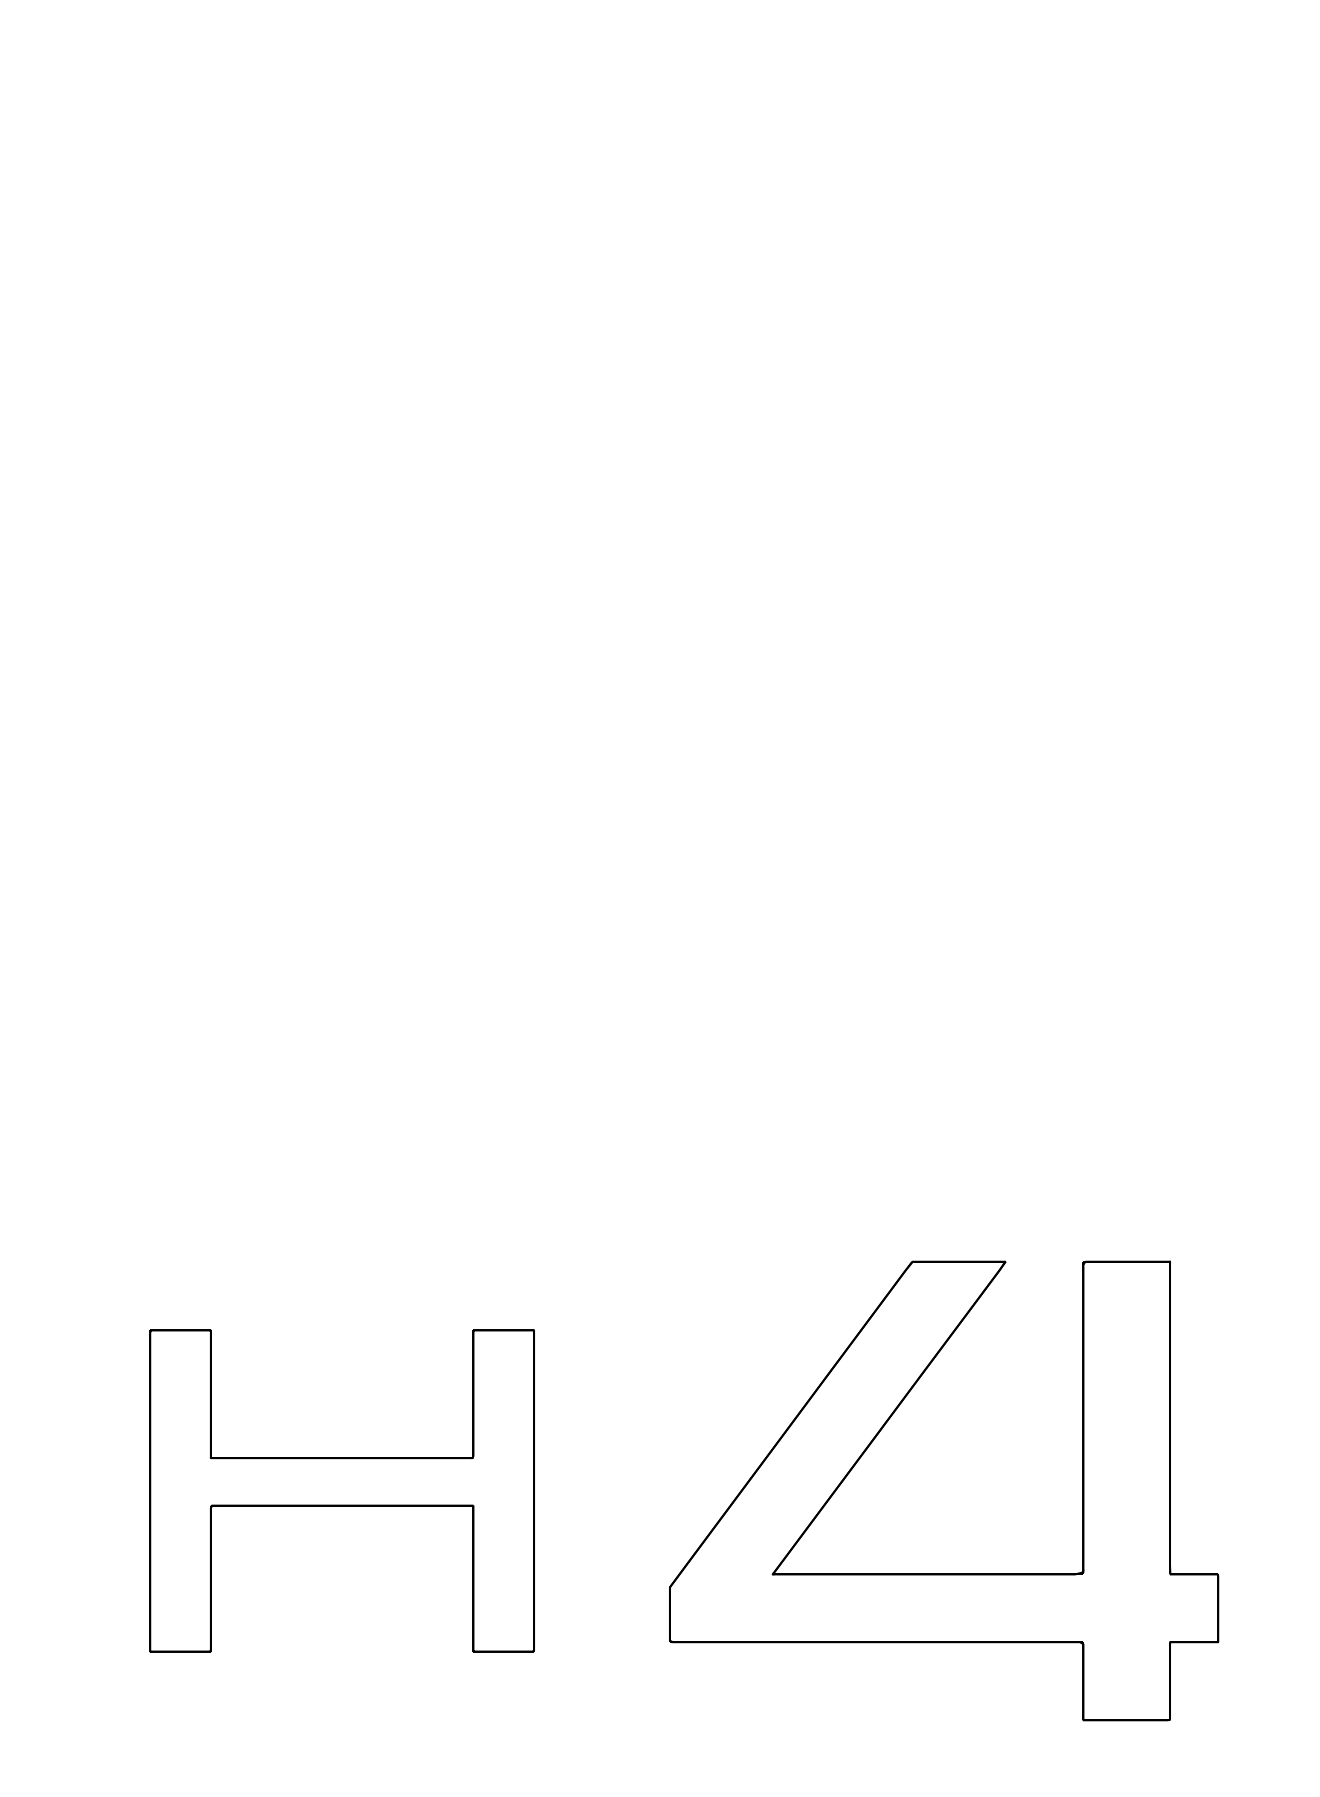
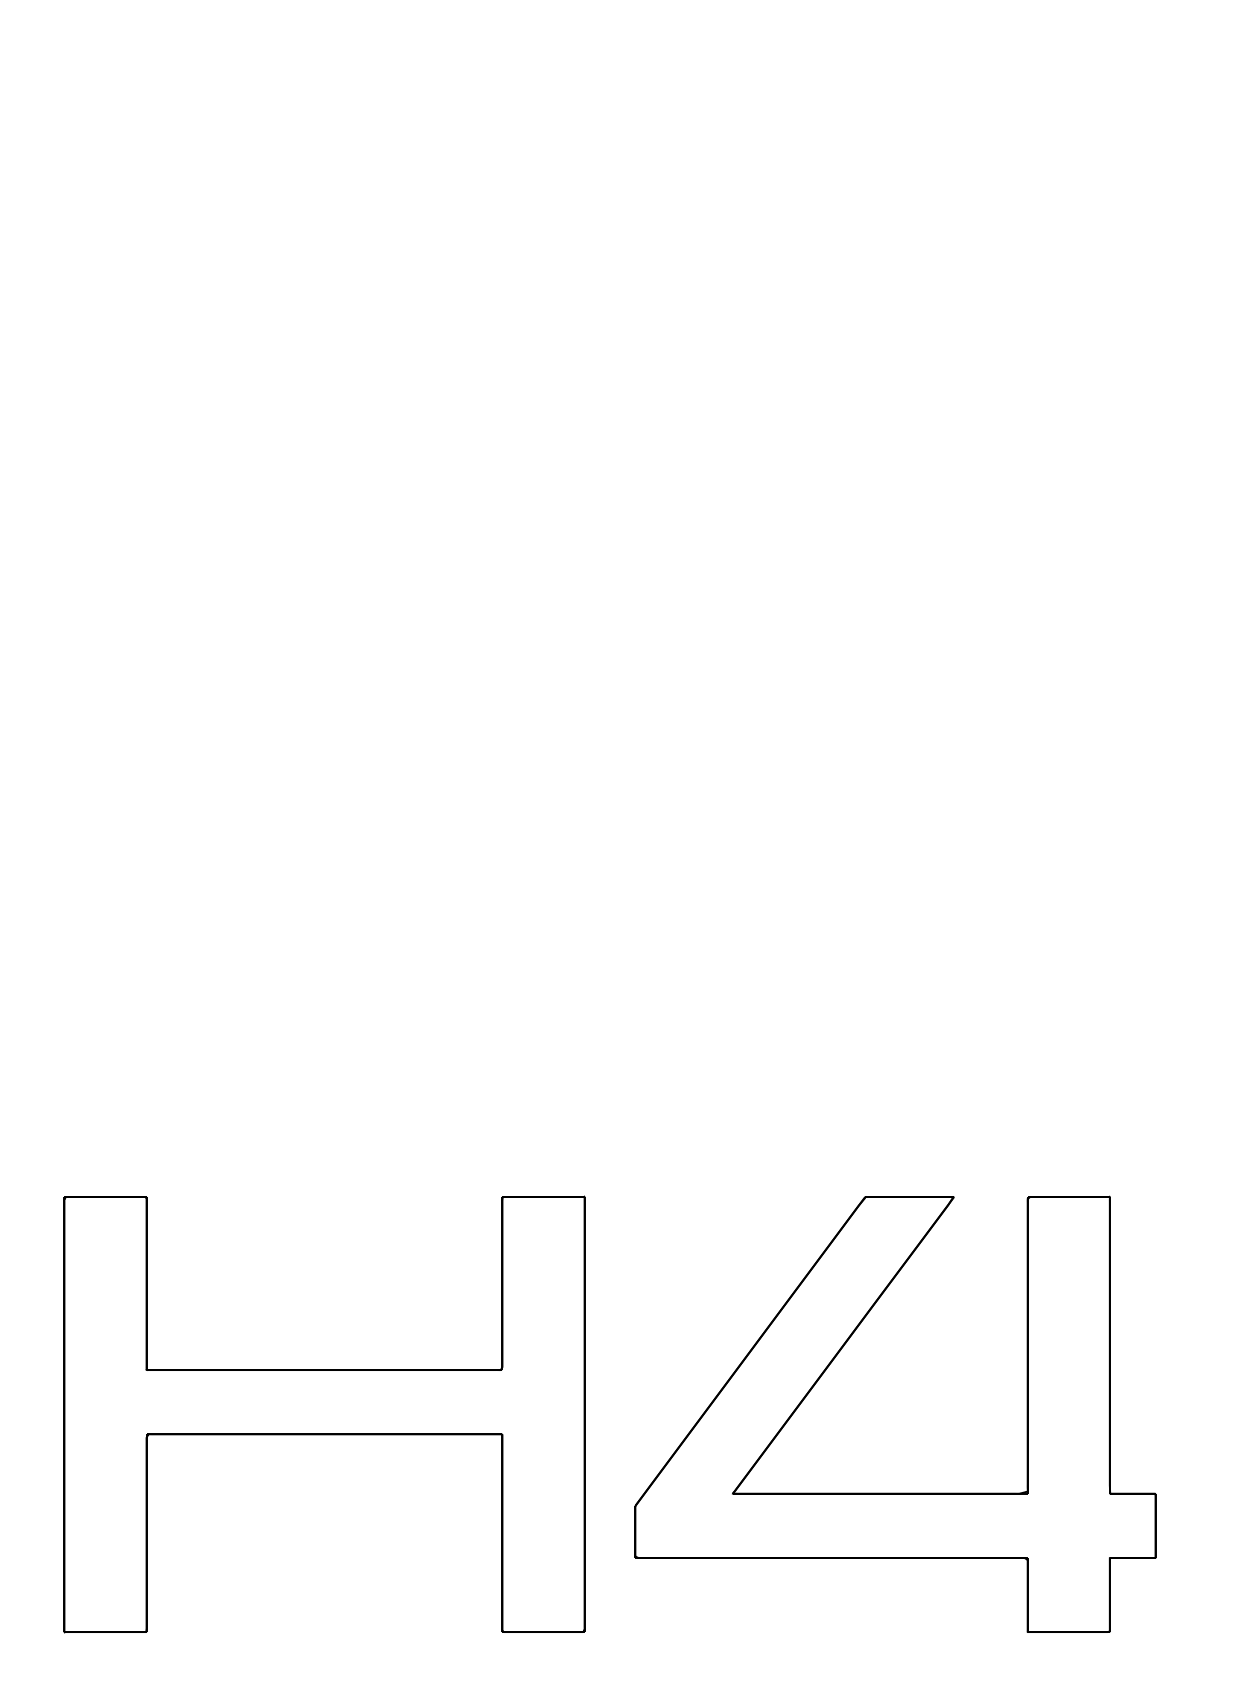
part: (342, 1490) -> (324, 1414), size x1.43

